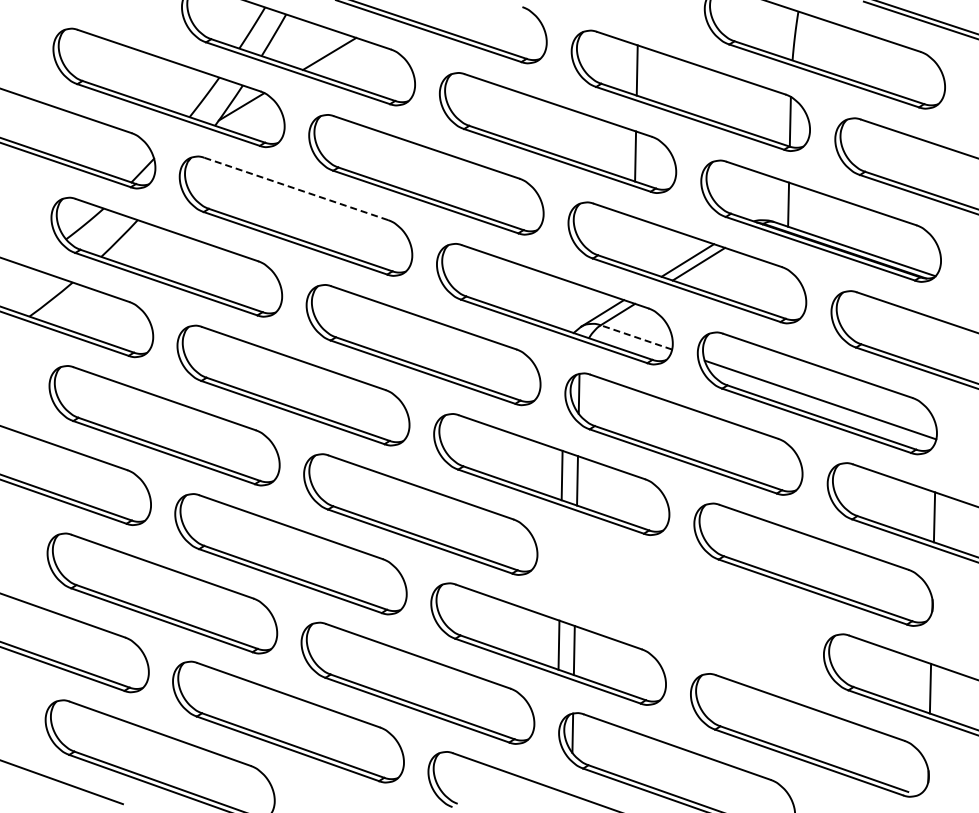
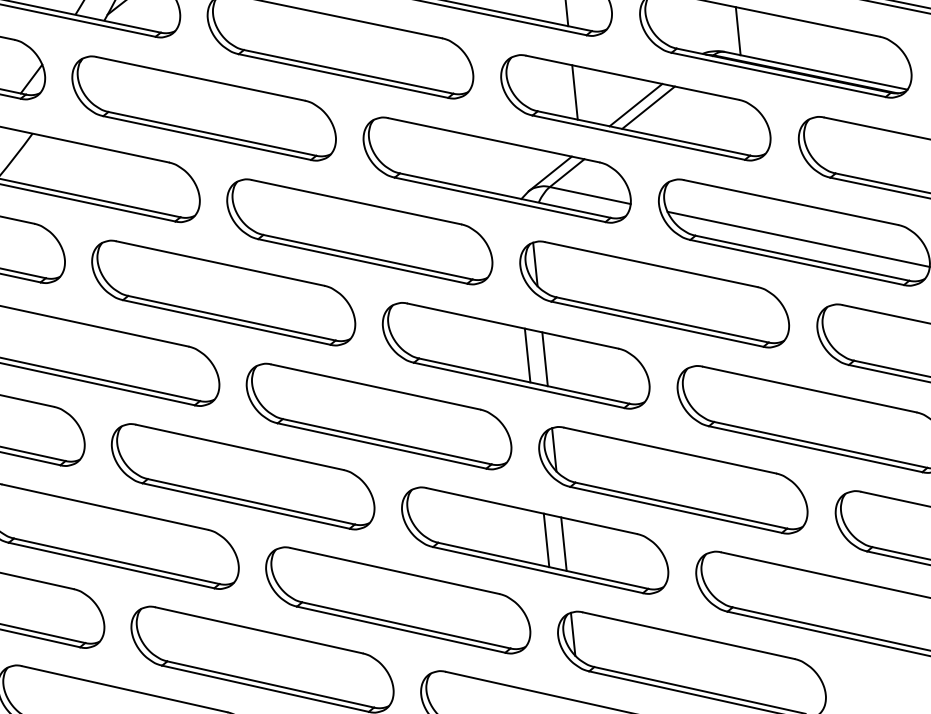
line: (296, 188) -> (201, 78), dashed -> solid
line: (633, 242) -> (574, 92), added
line: (636, 337) -> (590, 195), dashed -> solid
part: (680, 604) -> (673, 480), added

